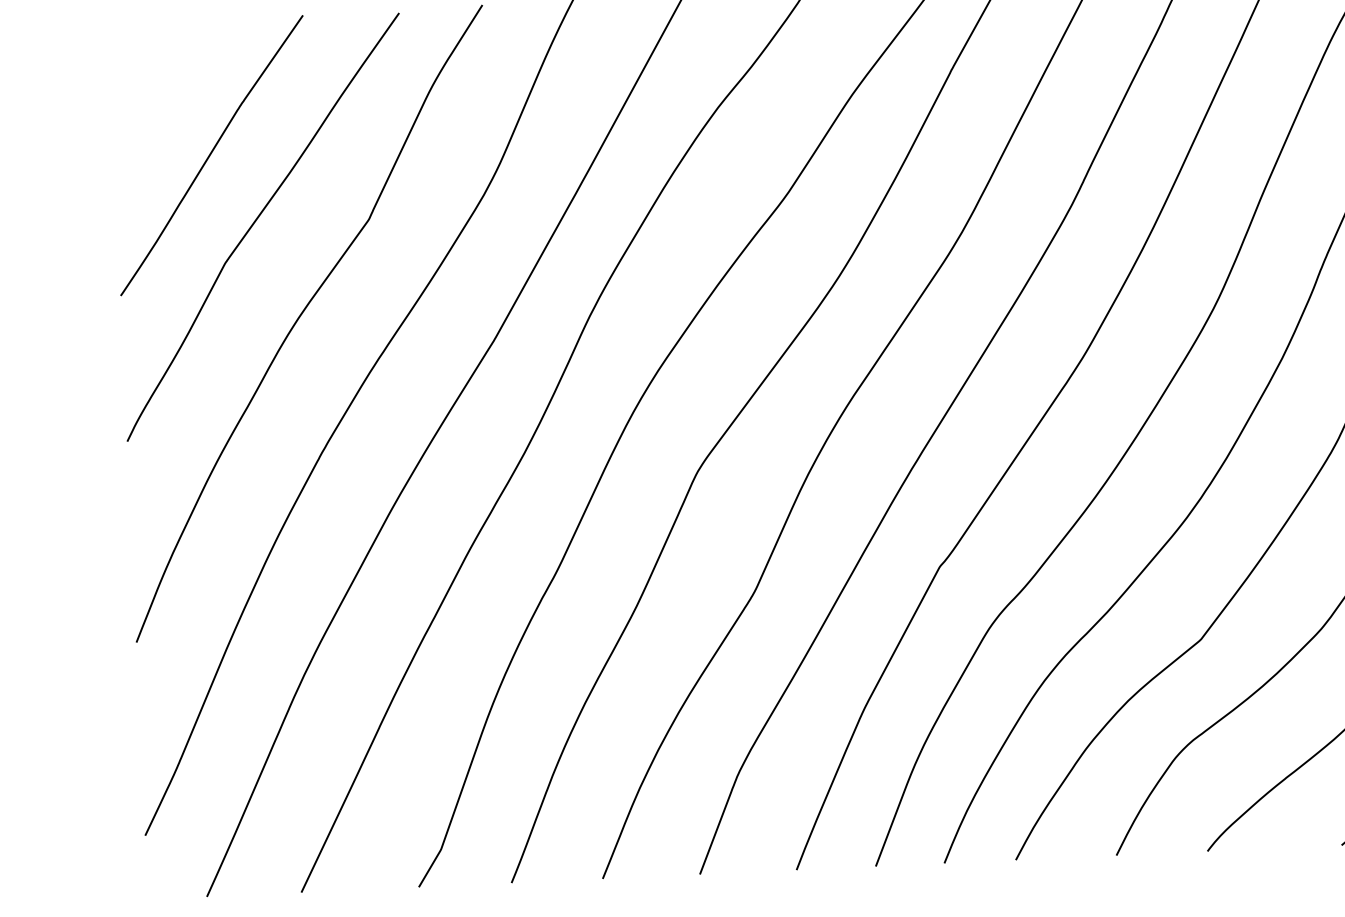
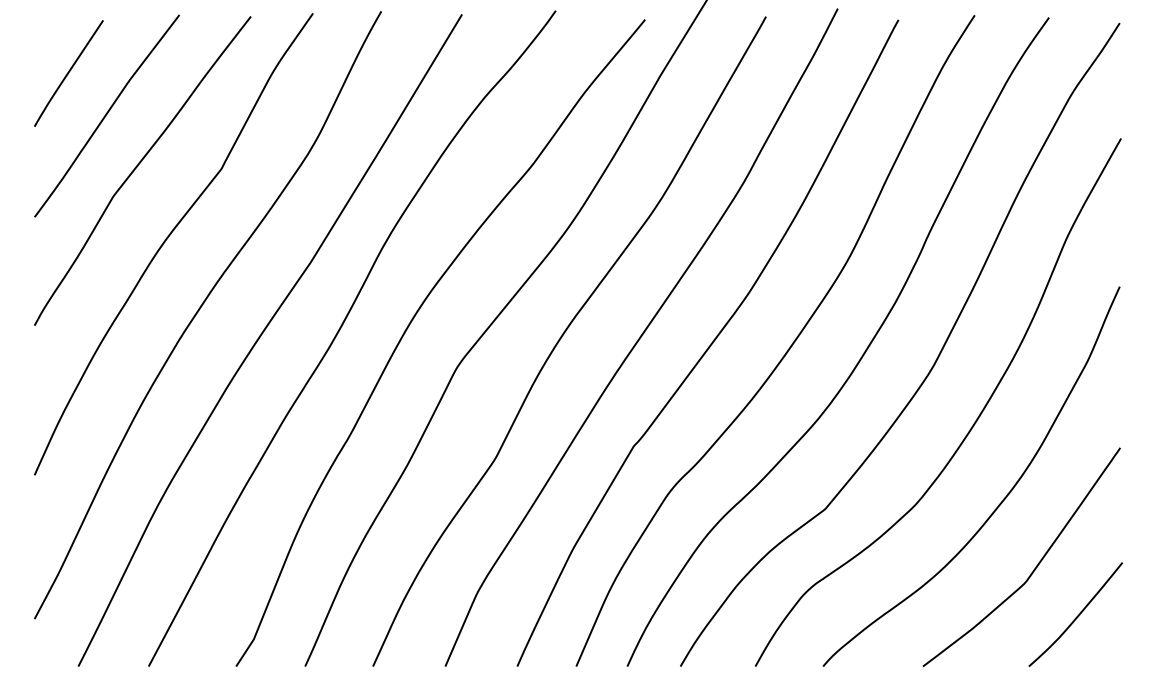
curve: (157, 100) -> (68, 73), added

